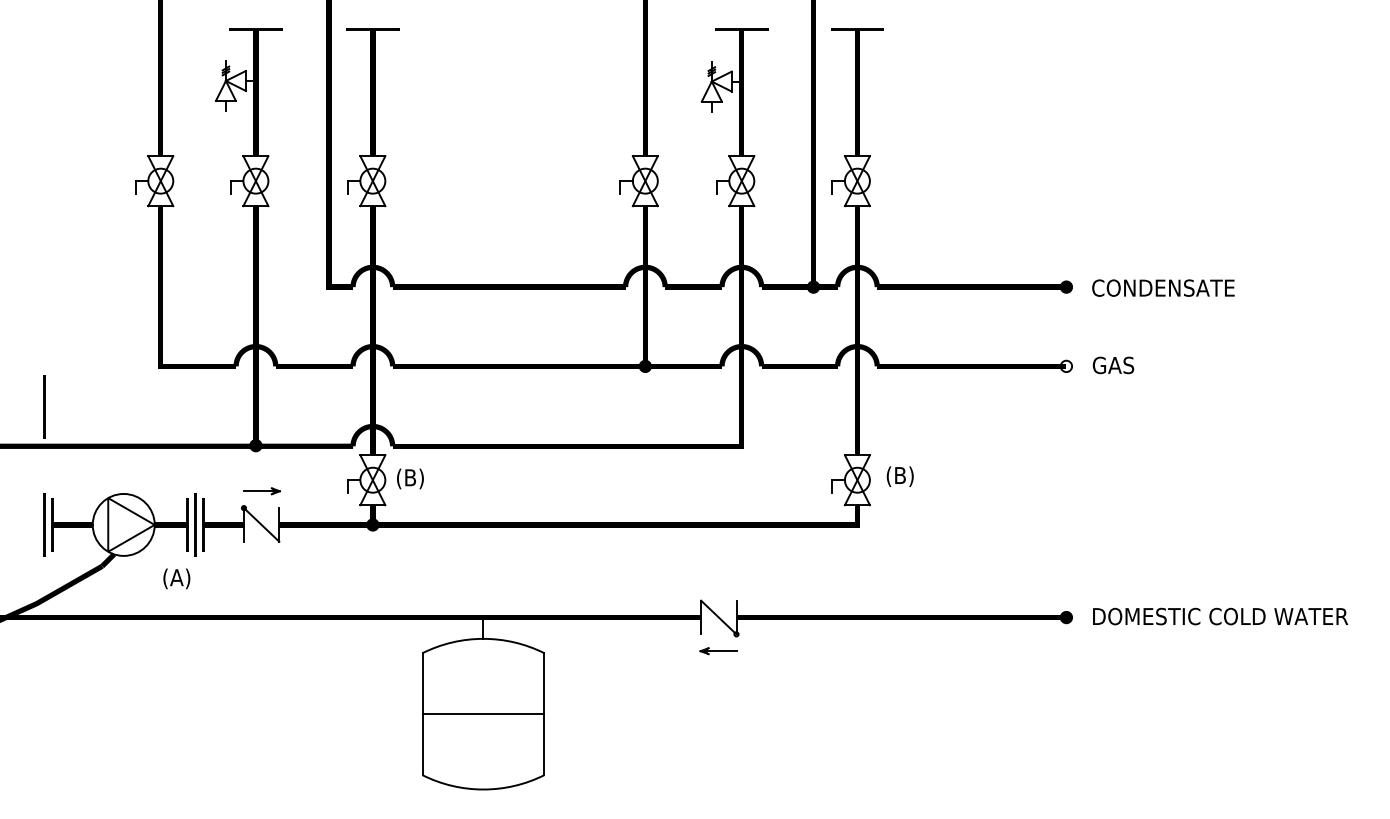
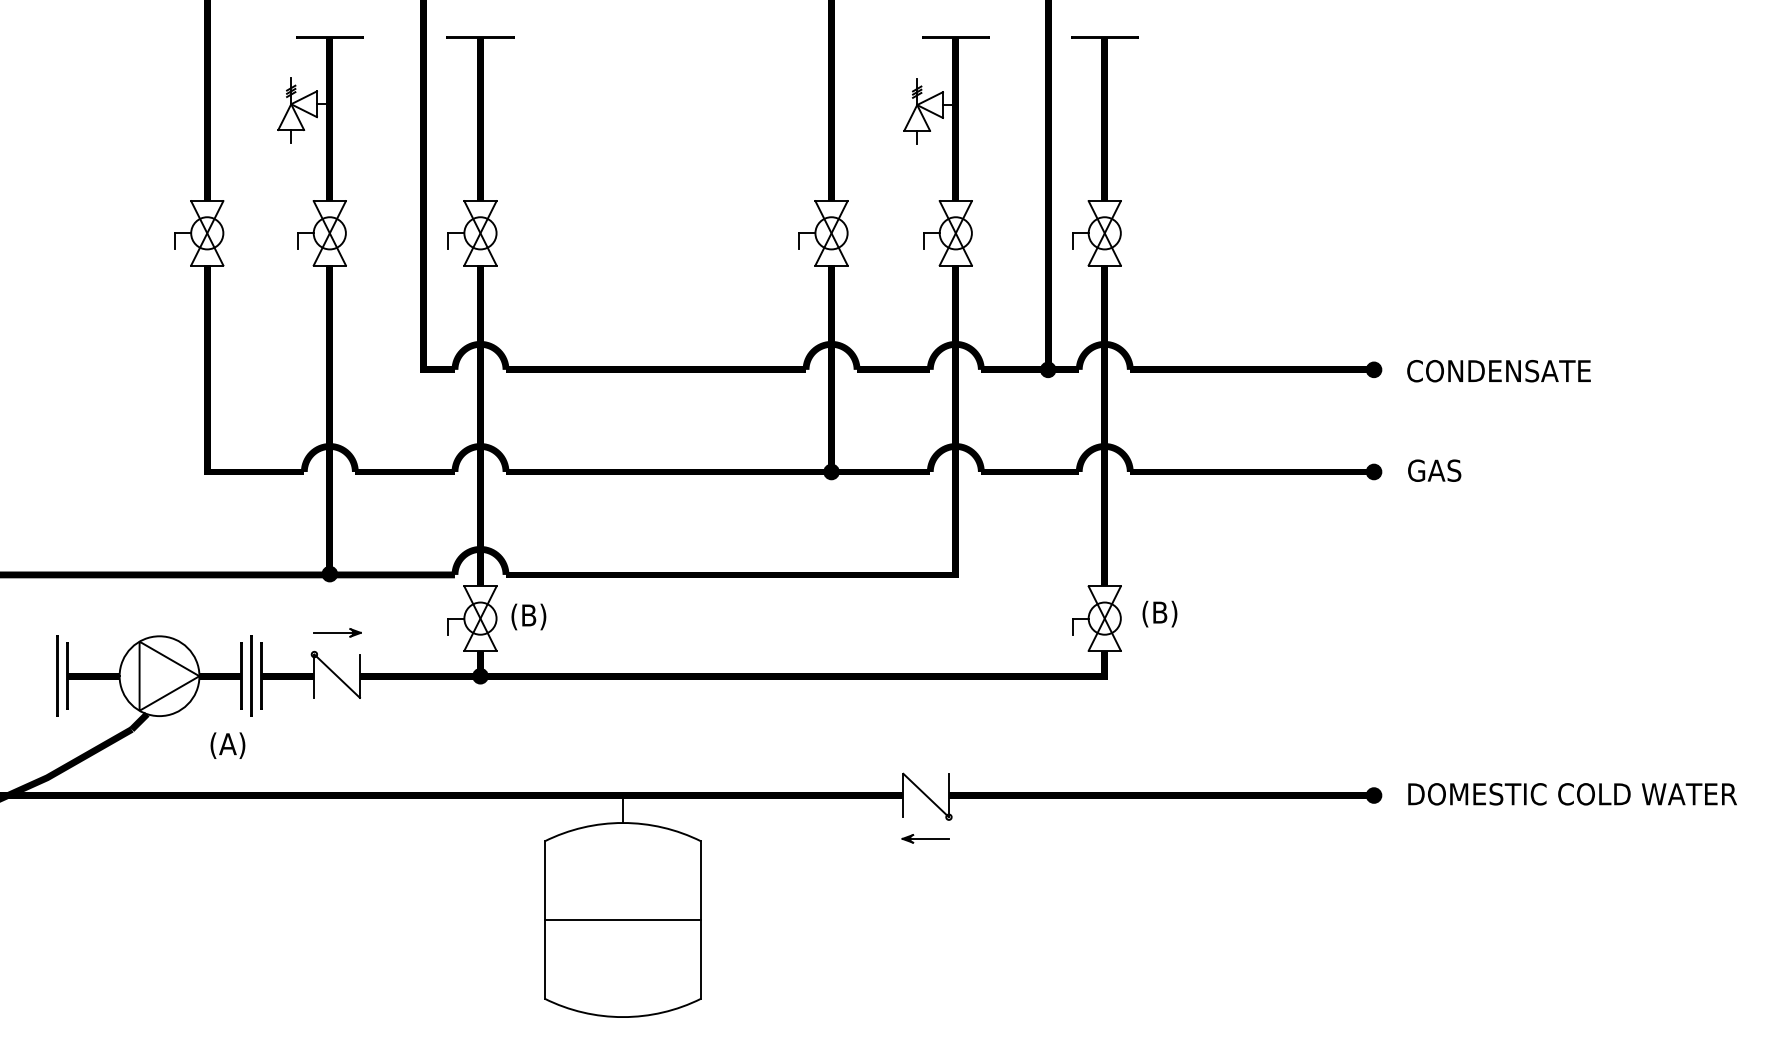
fill: (1066, 366) -> (1373, 471), added
line: (44, 406) -> (57, 523), removed

